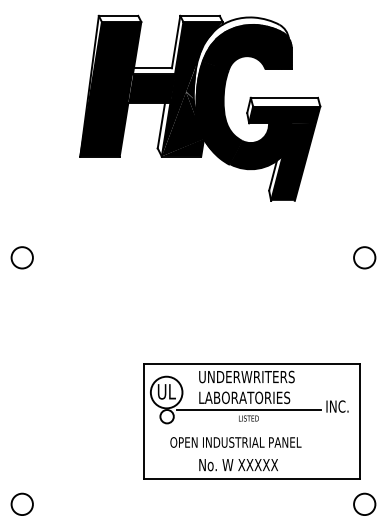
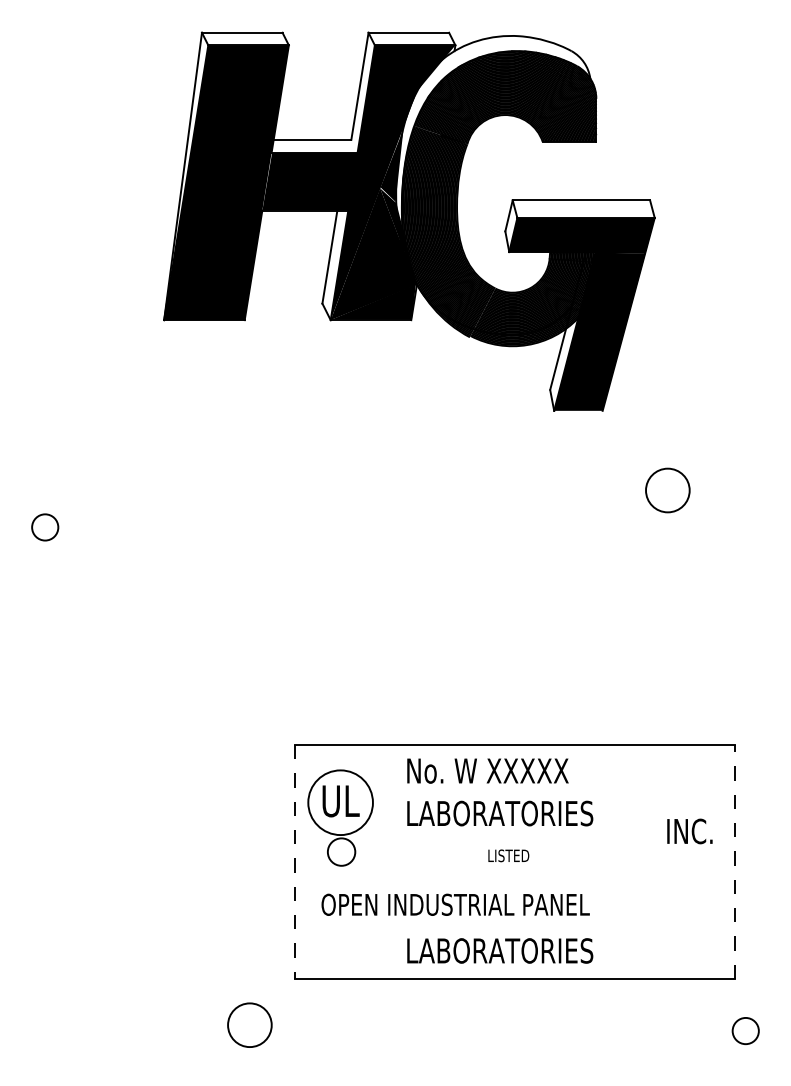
circle: (21, 257) -> (43, 526), size x0.6
circle: (364, 257) -> (667, 489), moved
text: (246, 376) -> (503, 769), UNDERWRITERS -> No. W XXXXX
line: (248, 409) -> (507, 837), removed
line: (359, 421) -> (734, 861), solid -> dashed
line: (144, 422) -> (295, 863), solid -> dashed
text: (235, 442) -> (454, 904), moved
text: (245, 464) -> (501, 949), No. W XXXXX -> LABORATORIES
circle: (21, 503) -> (248, 1023), moved
circle: (364, 503) -> (745, 1029), size x0.6

